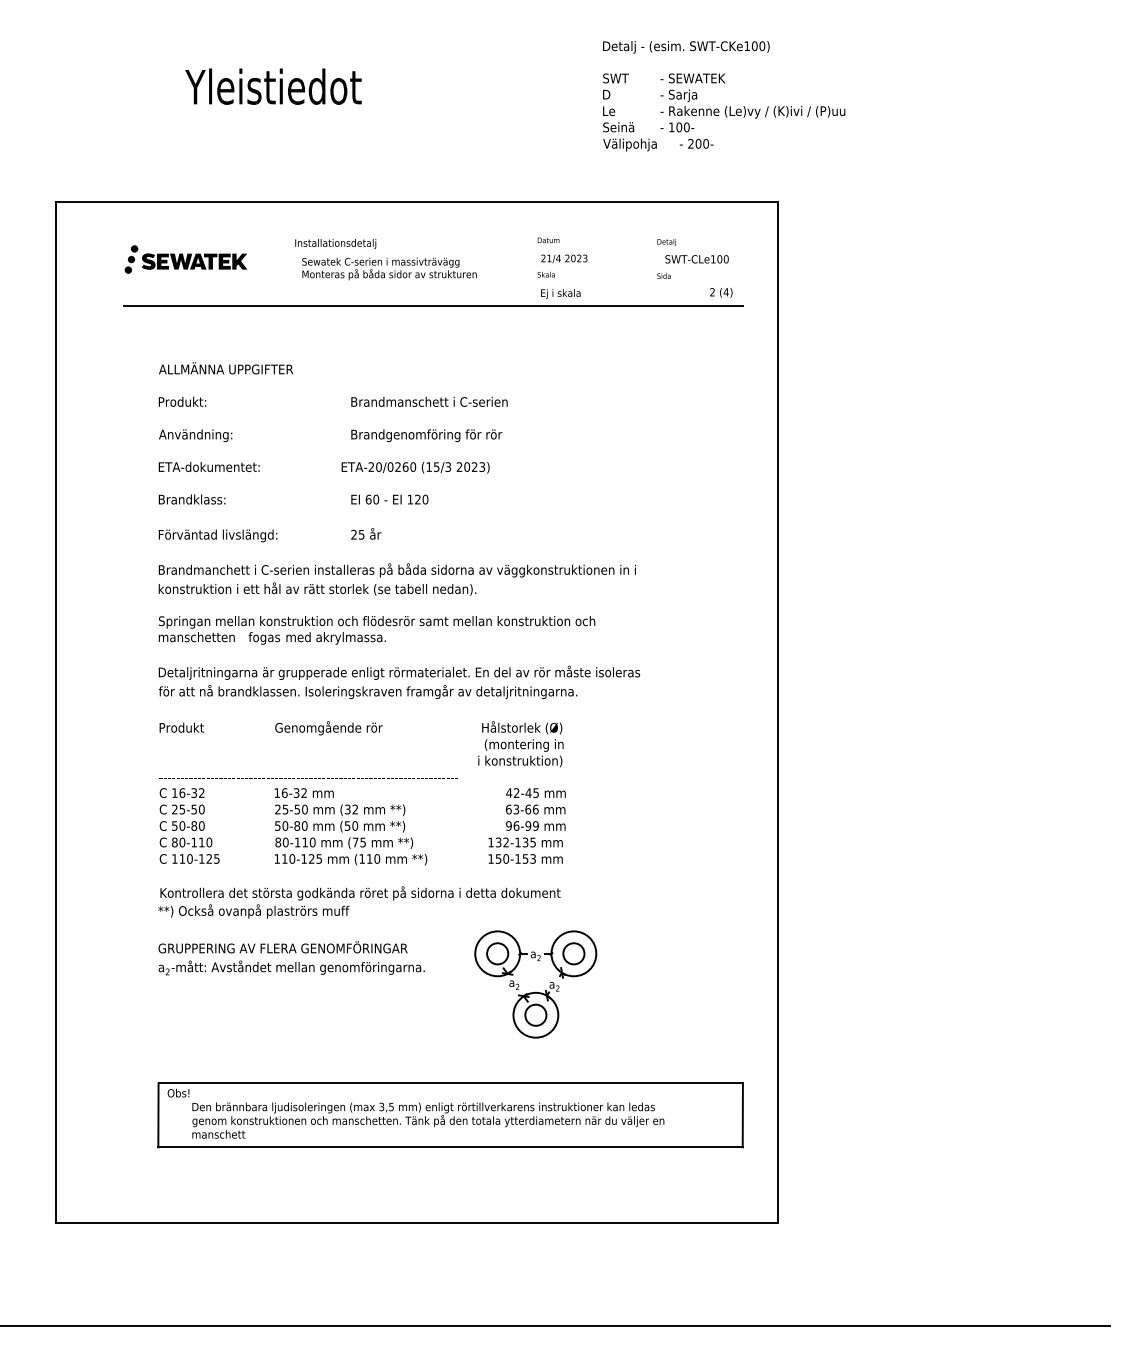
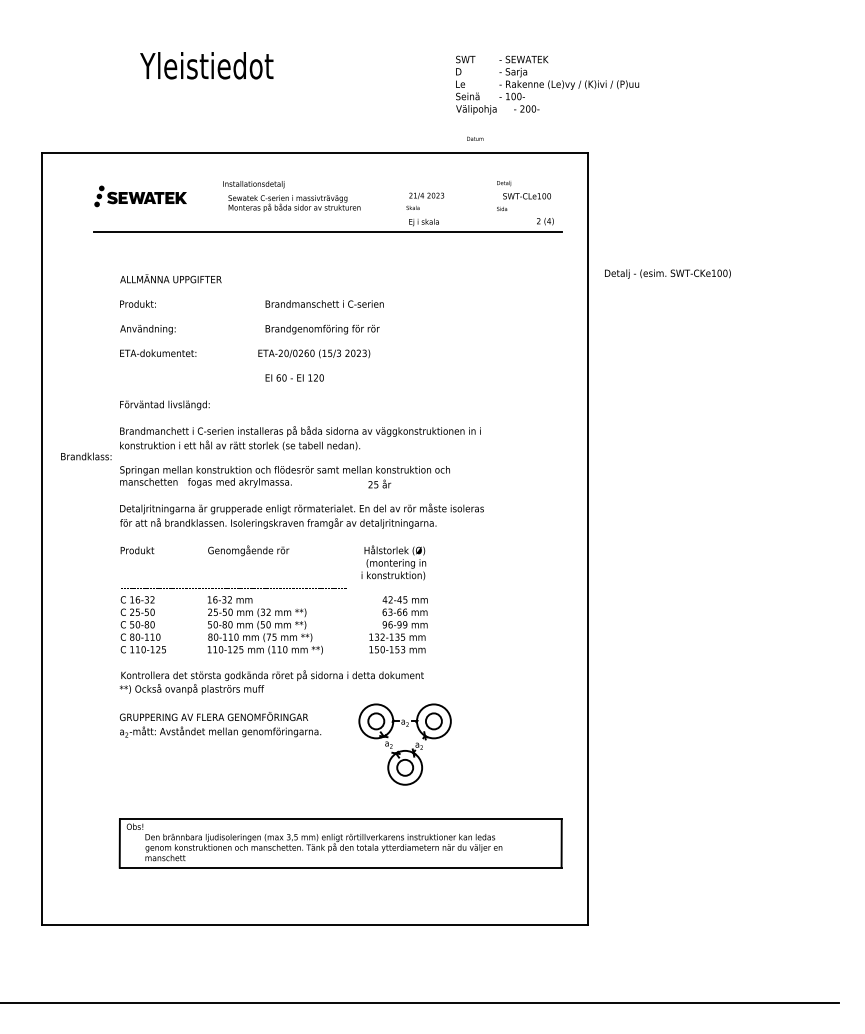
text: (686, 47) -> (668, 274), moved
text: (548, 240) -> (475, 138), moved
text: (191, 499) -> (85, 456), moved
text: (366, 533) -> (379, 483), moved

